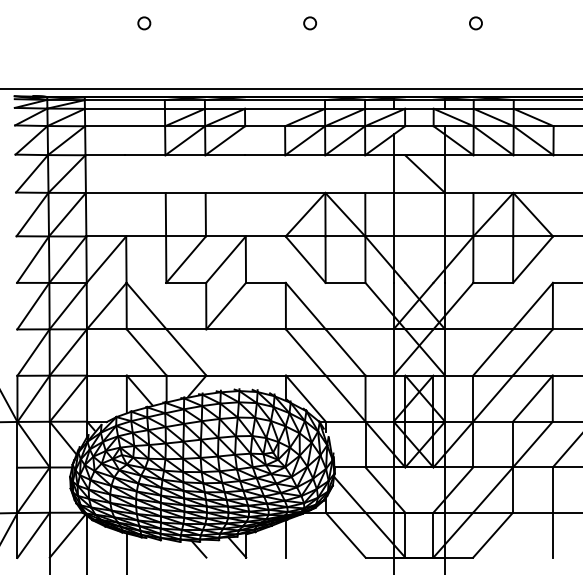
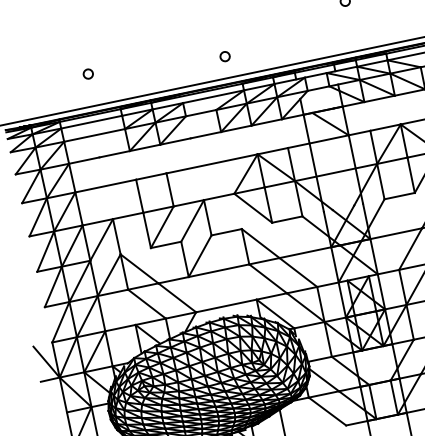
circle: (144, 23) -> (88, 74), moved
circle: (310, 23) -> (225, 56), moved

